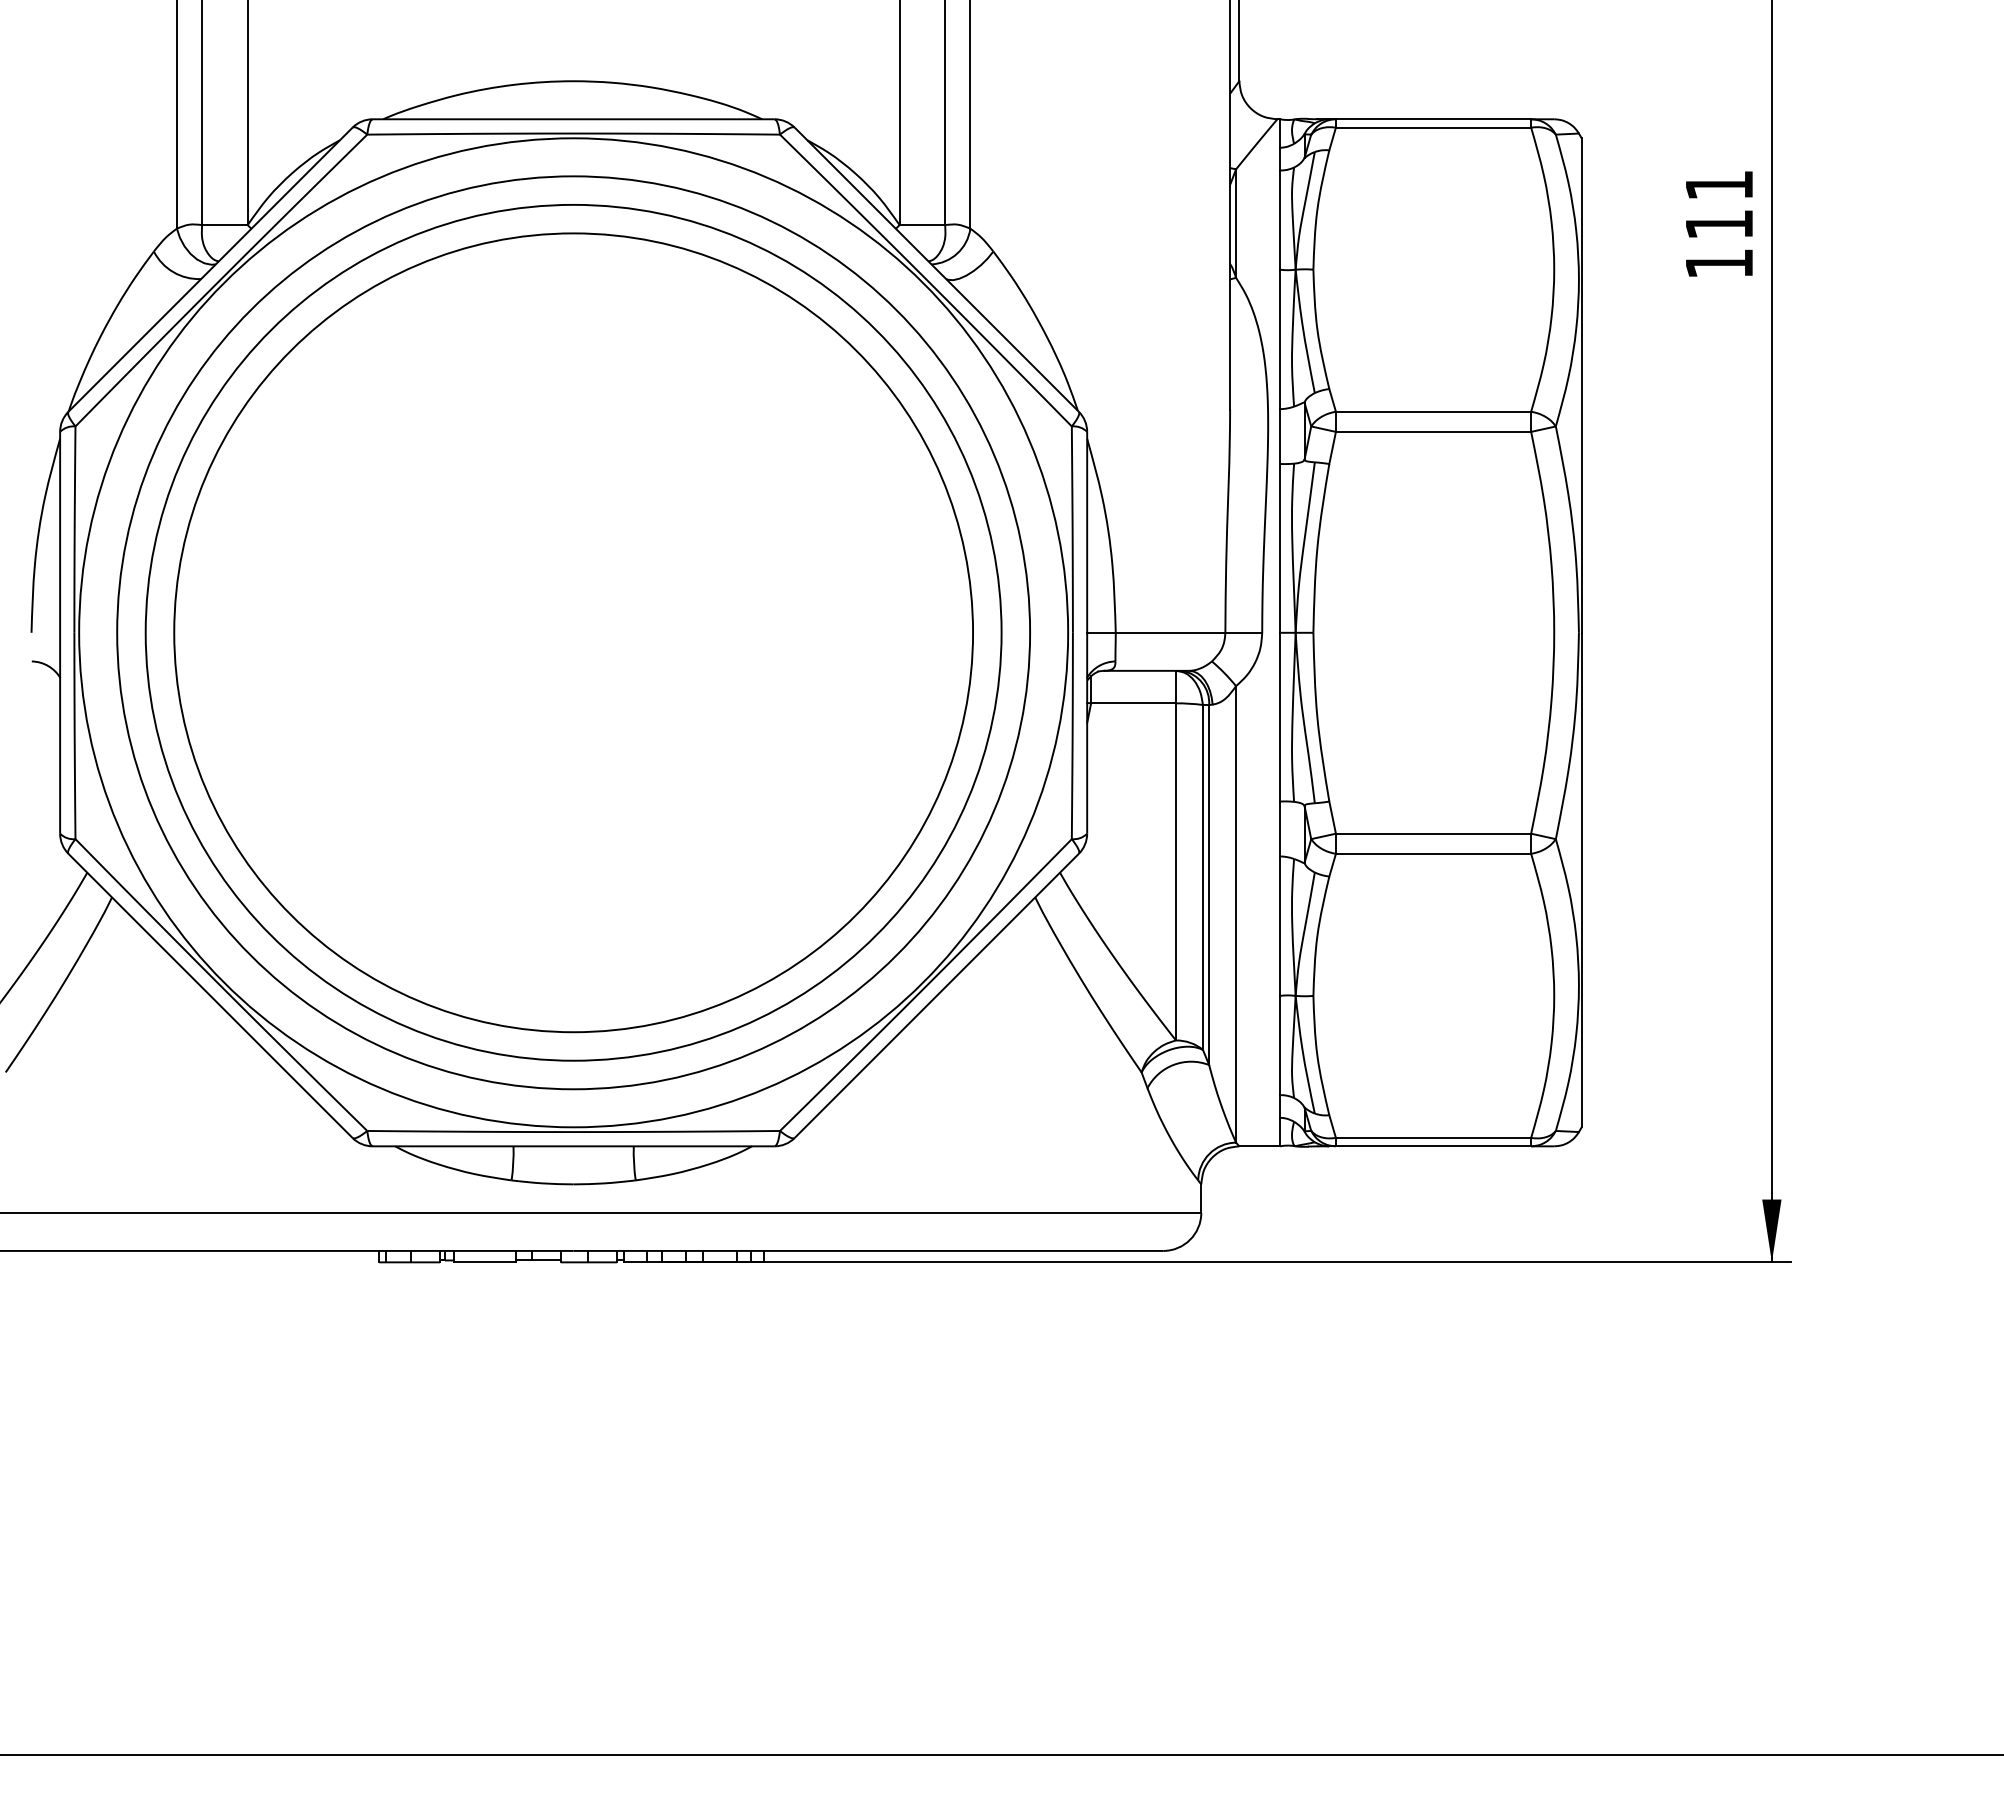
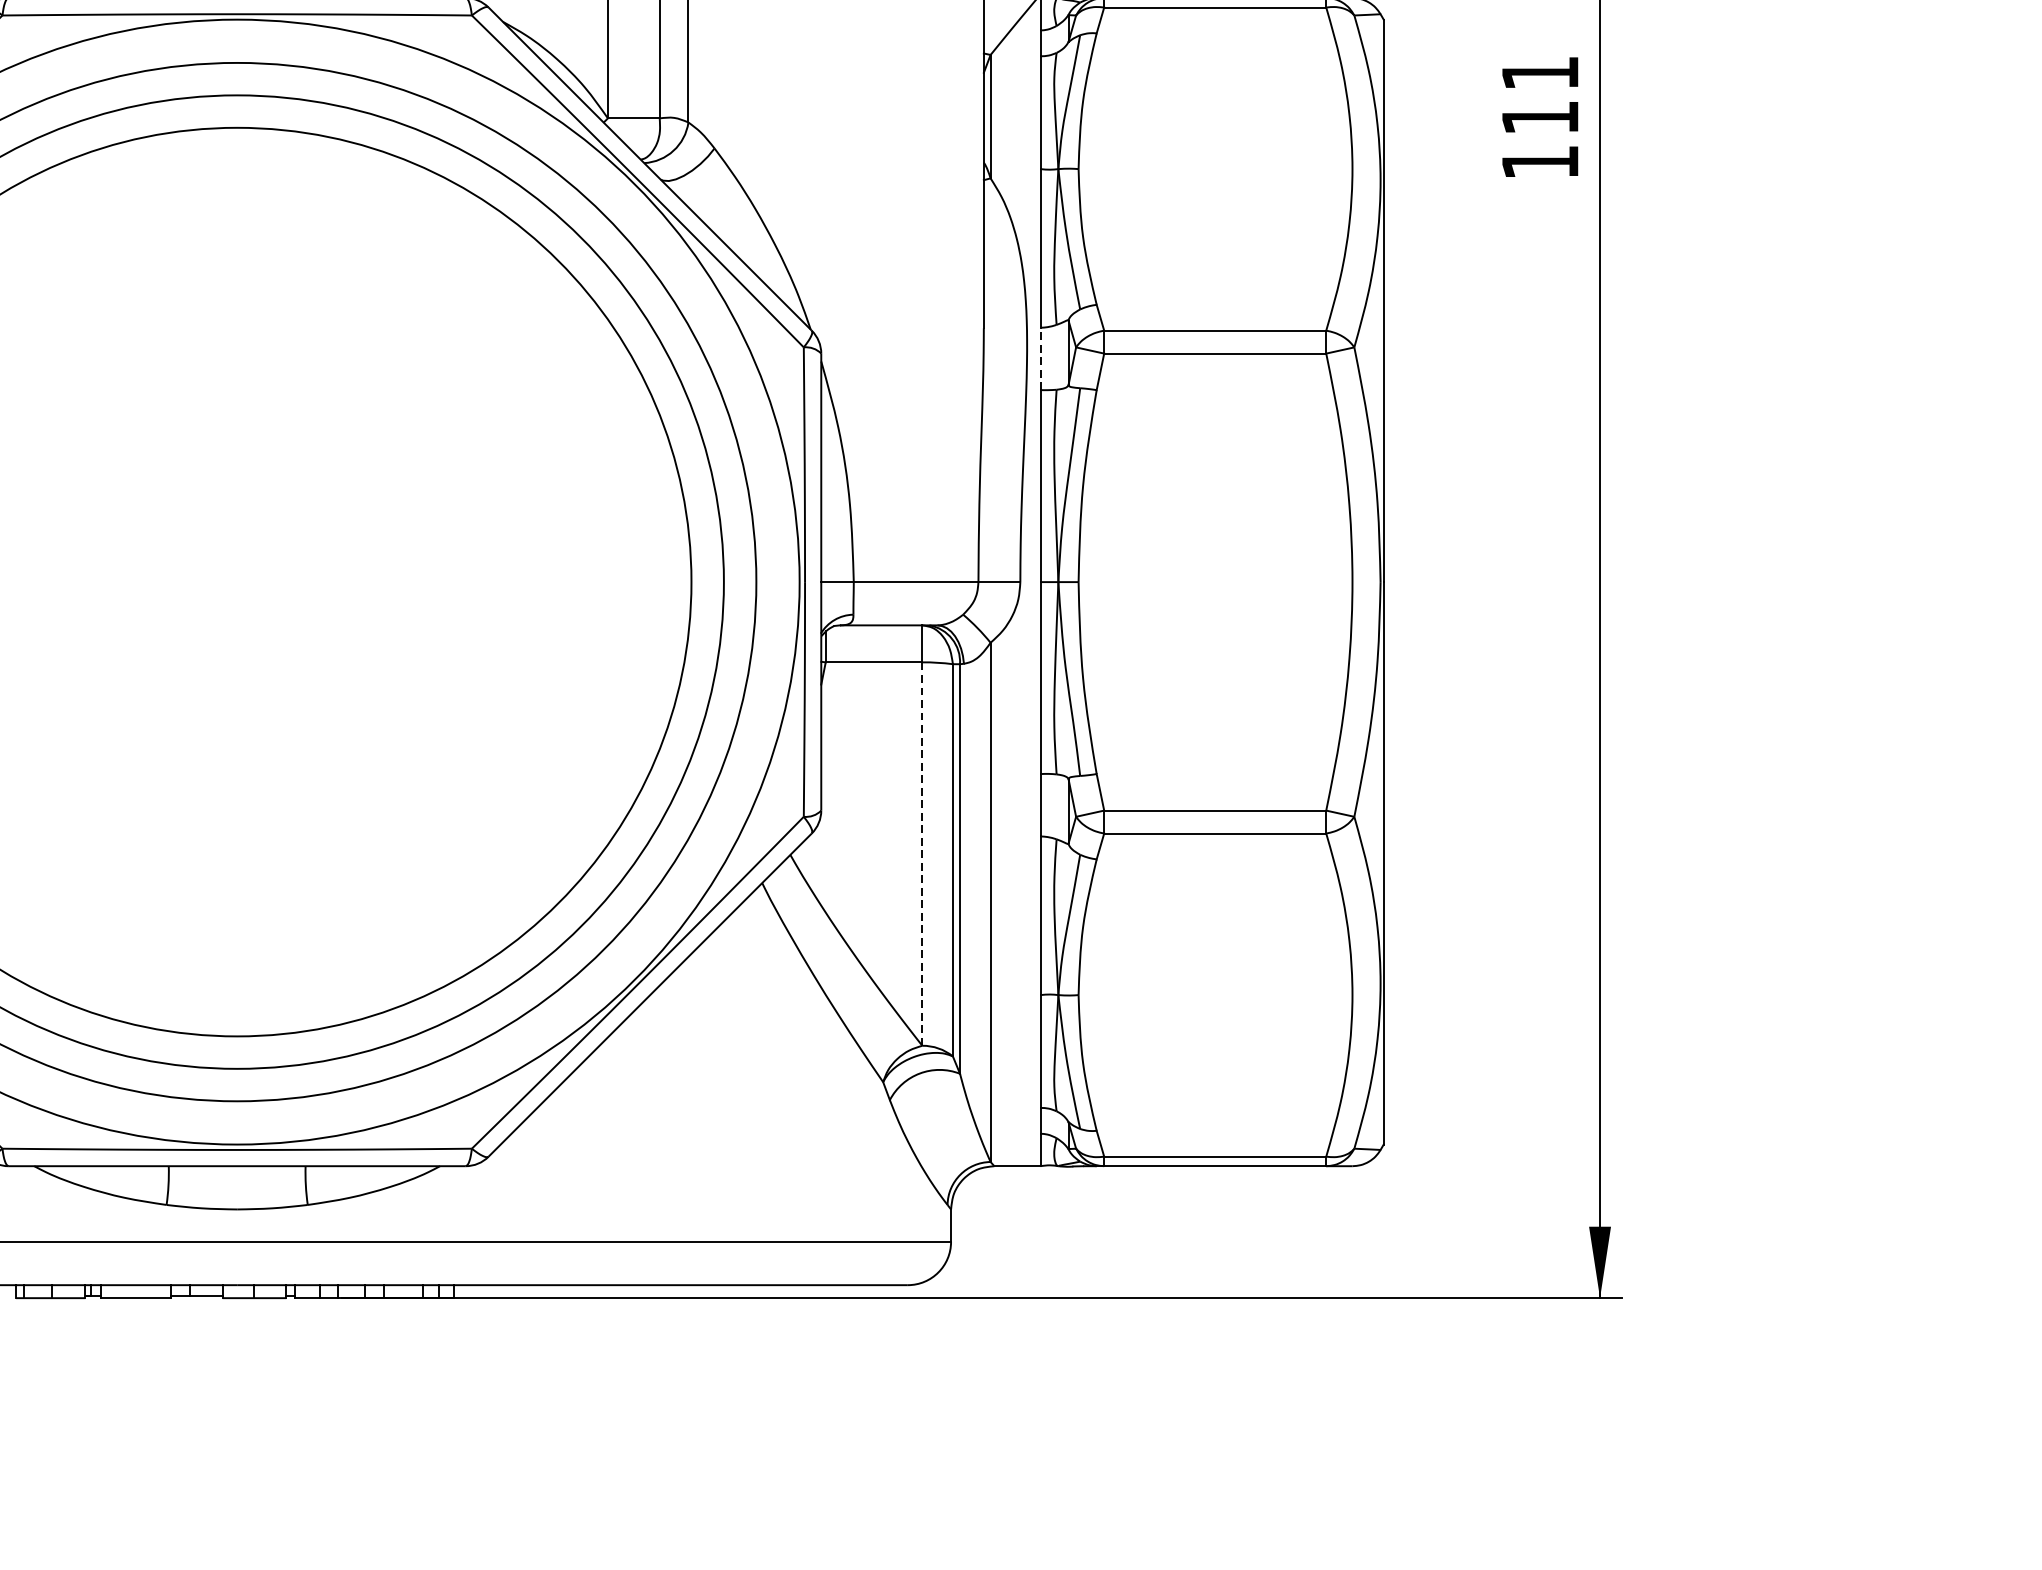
line: (1279, 436) -> (1040, 358), solid -> dashed
line: (1176, 871) -> (922, 853), solid -> dashed

